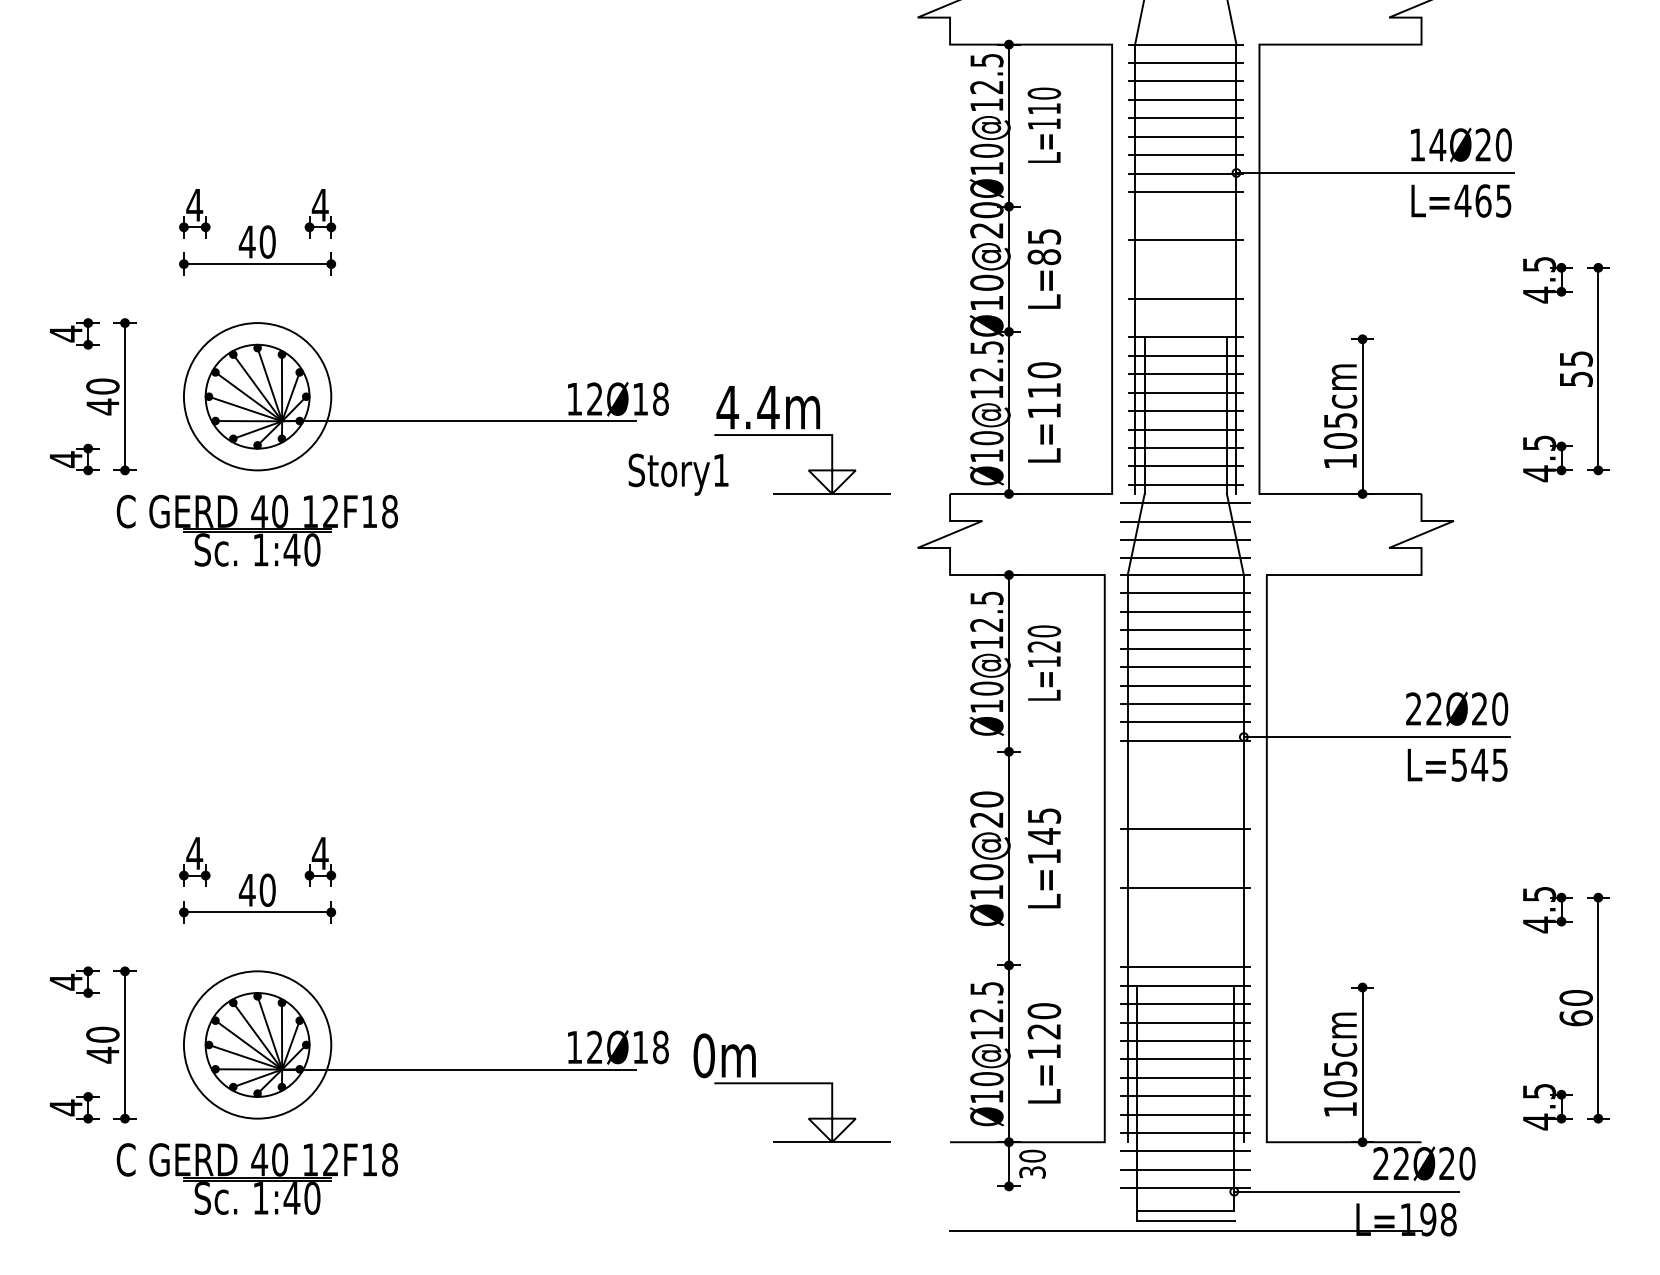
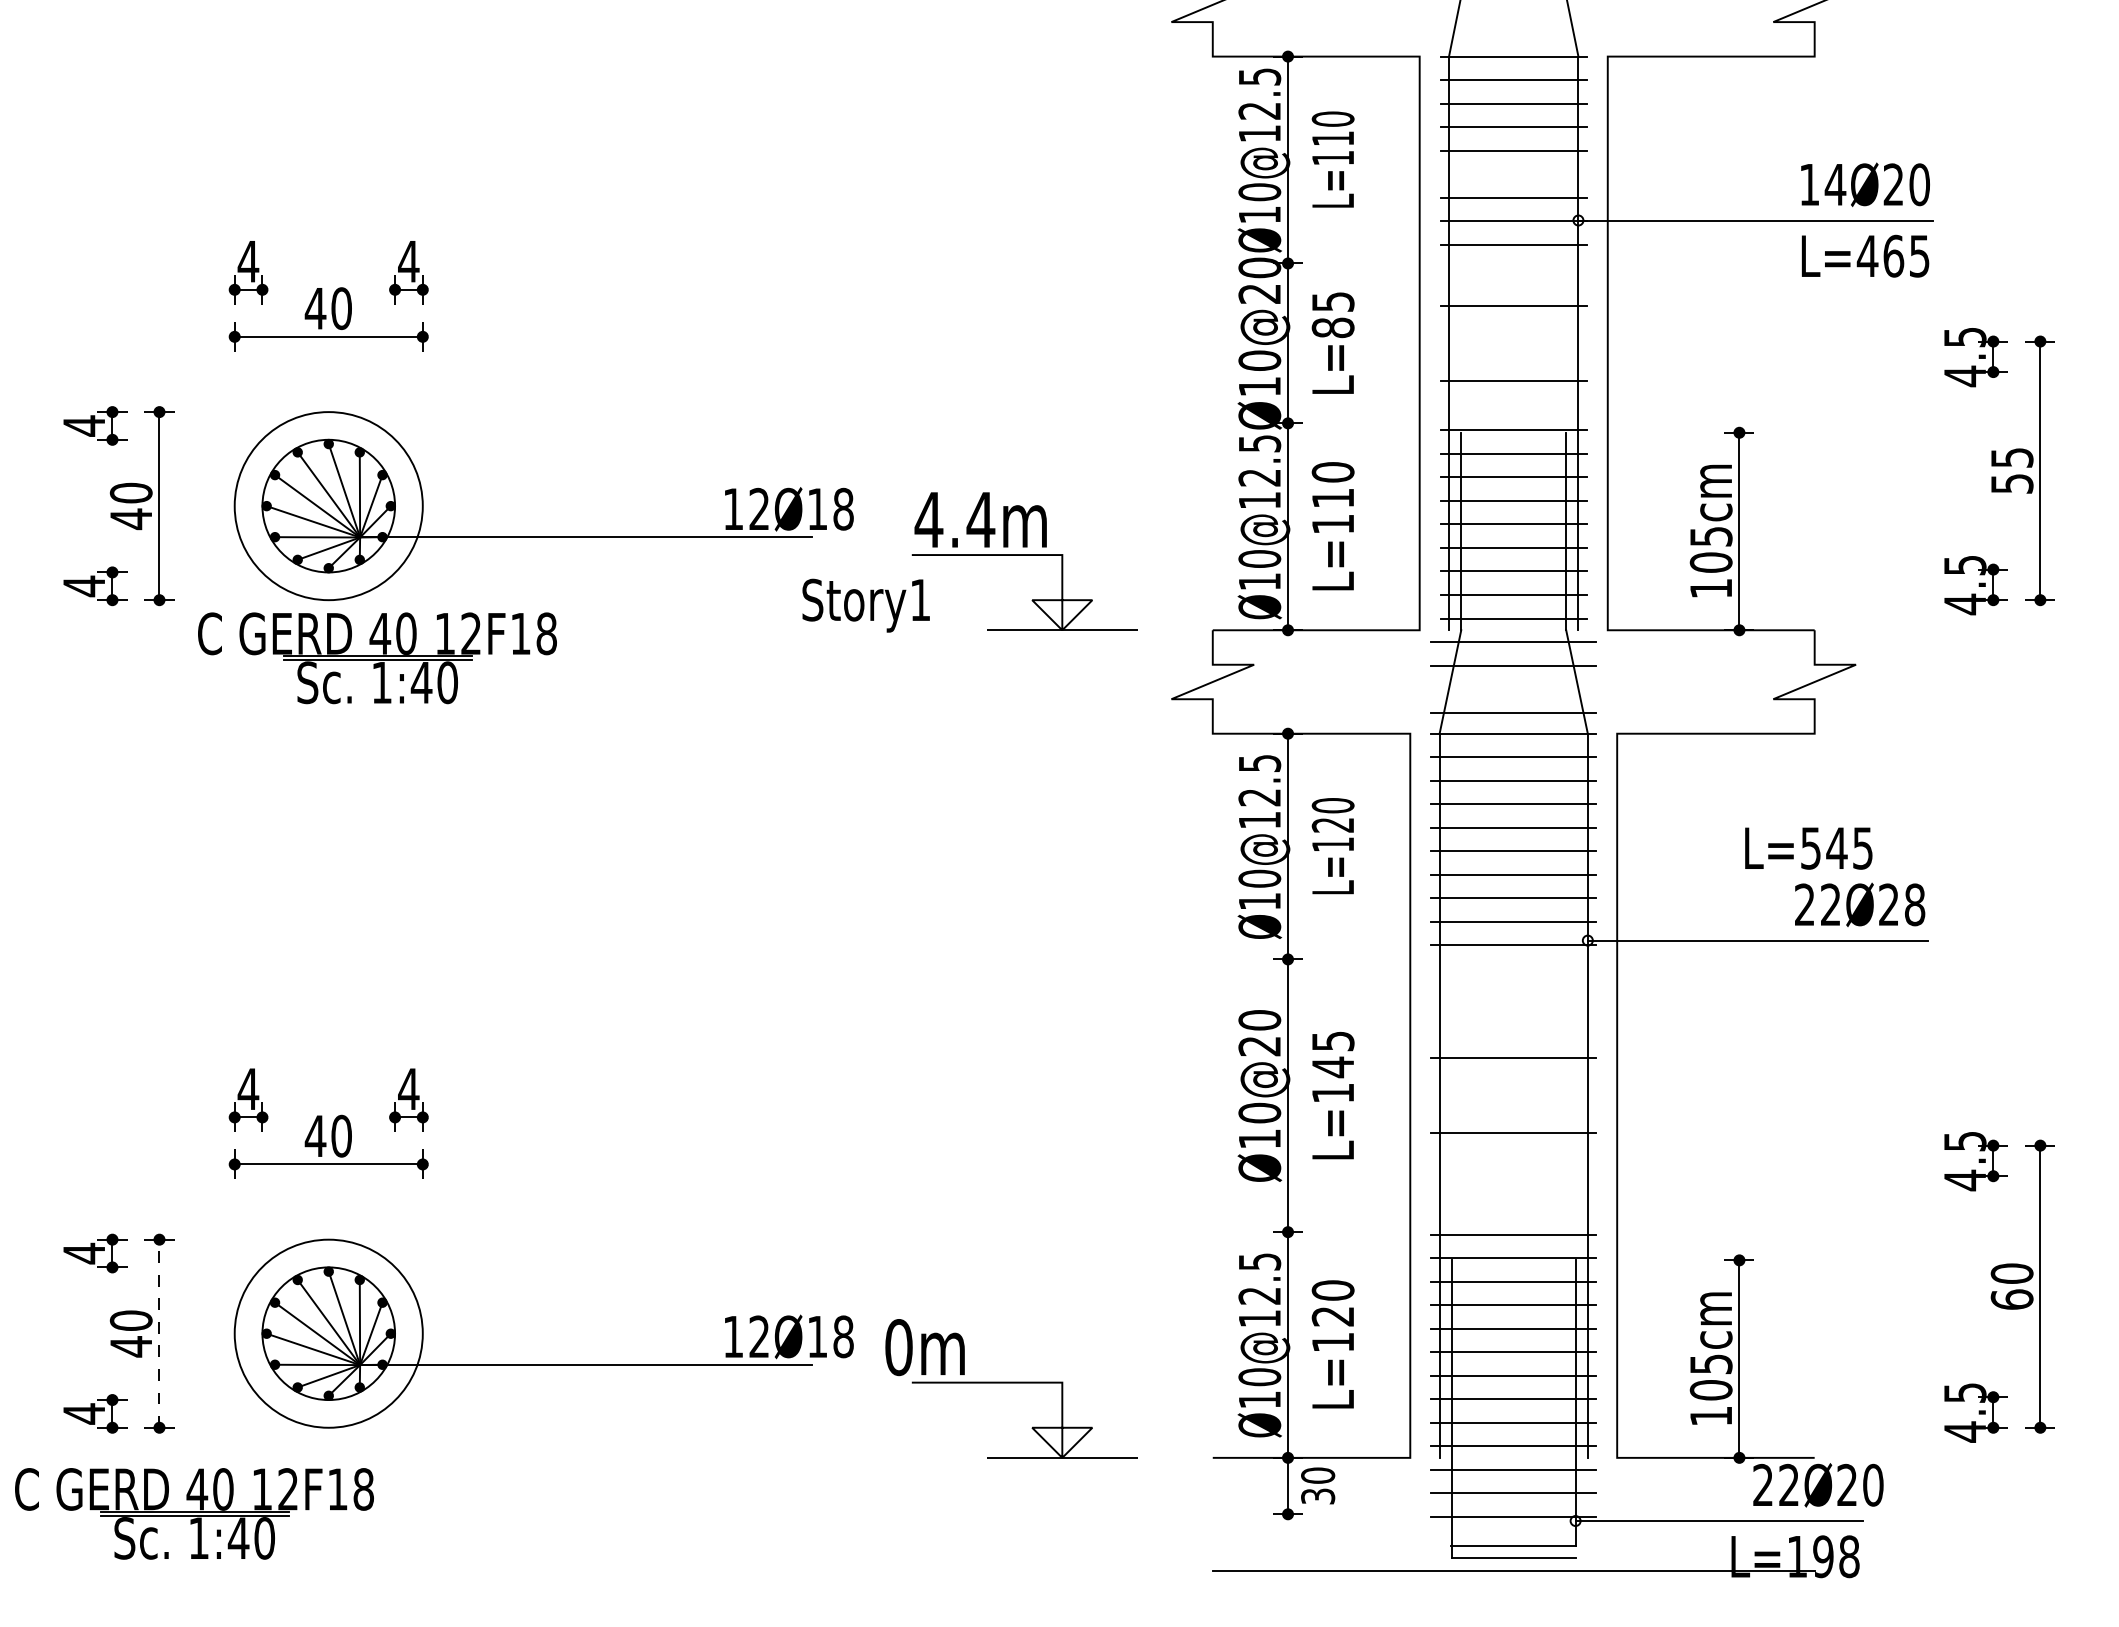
line: (1185, 136) -> (1513, 174), removed
part: (257, 530) -> (377, 658), moved
line: (1185, 540) -> (1513, 689), removed
text: (1499, 708) -> (1914, 904), 22Ø20 -> 22Ø28
text: (1457, 765) -> (1808, 848), moved
line: (125, 1044) -> (159, 1333), solid -> dashed
part: (257, 1178) -> (194, 1513), moved

